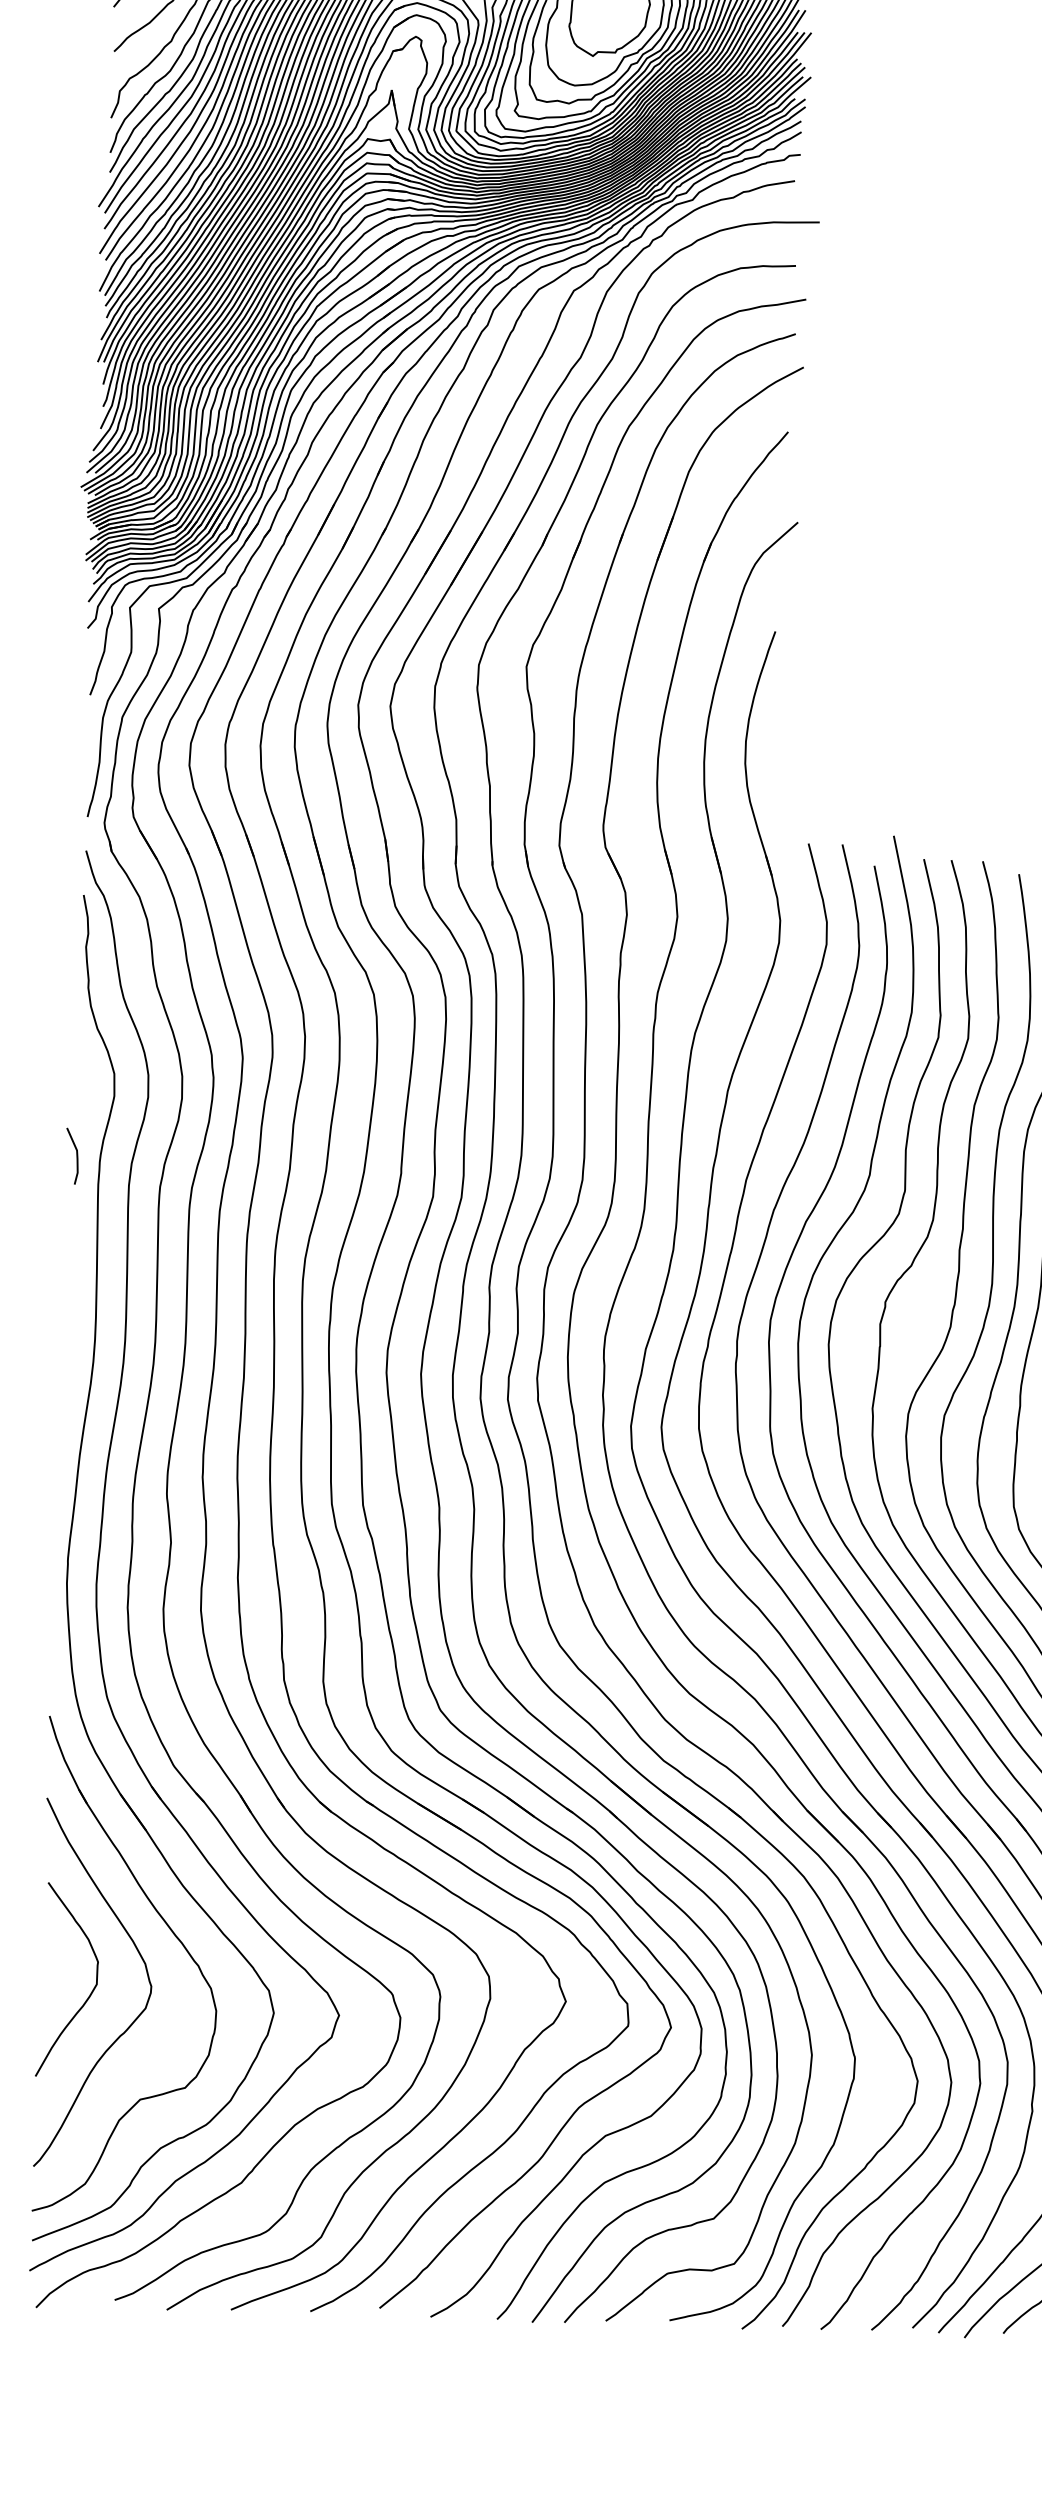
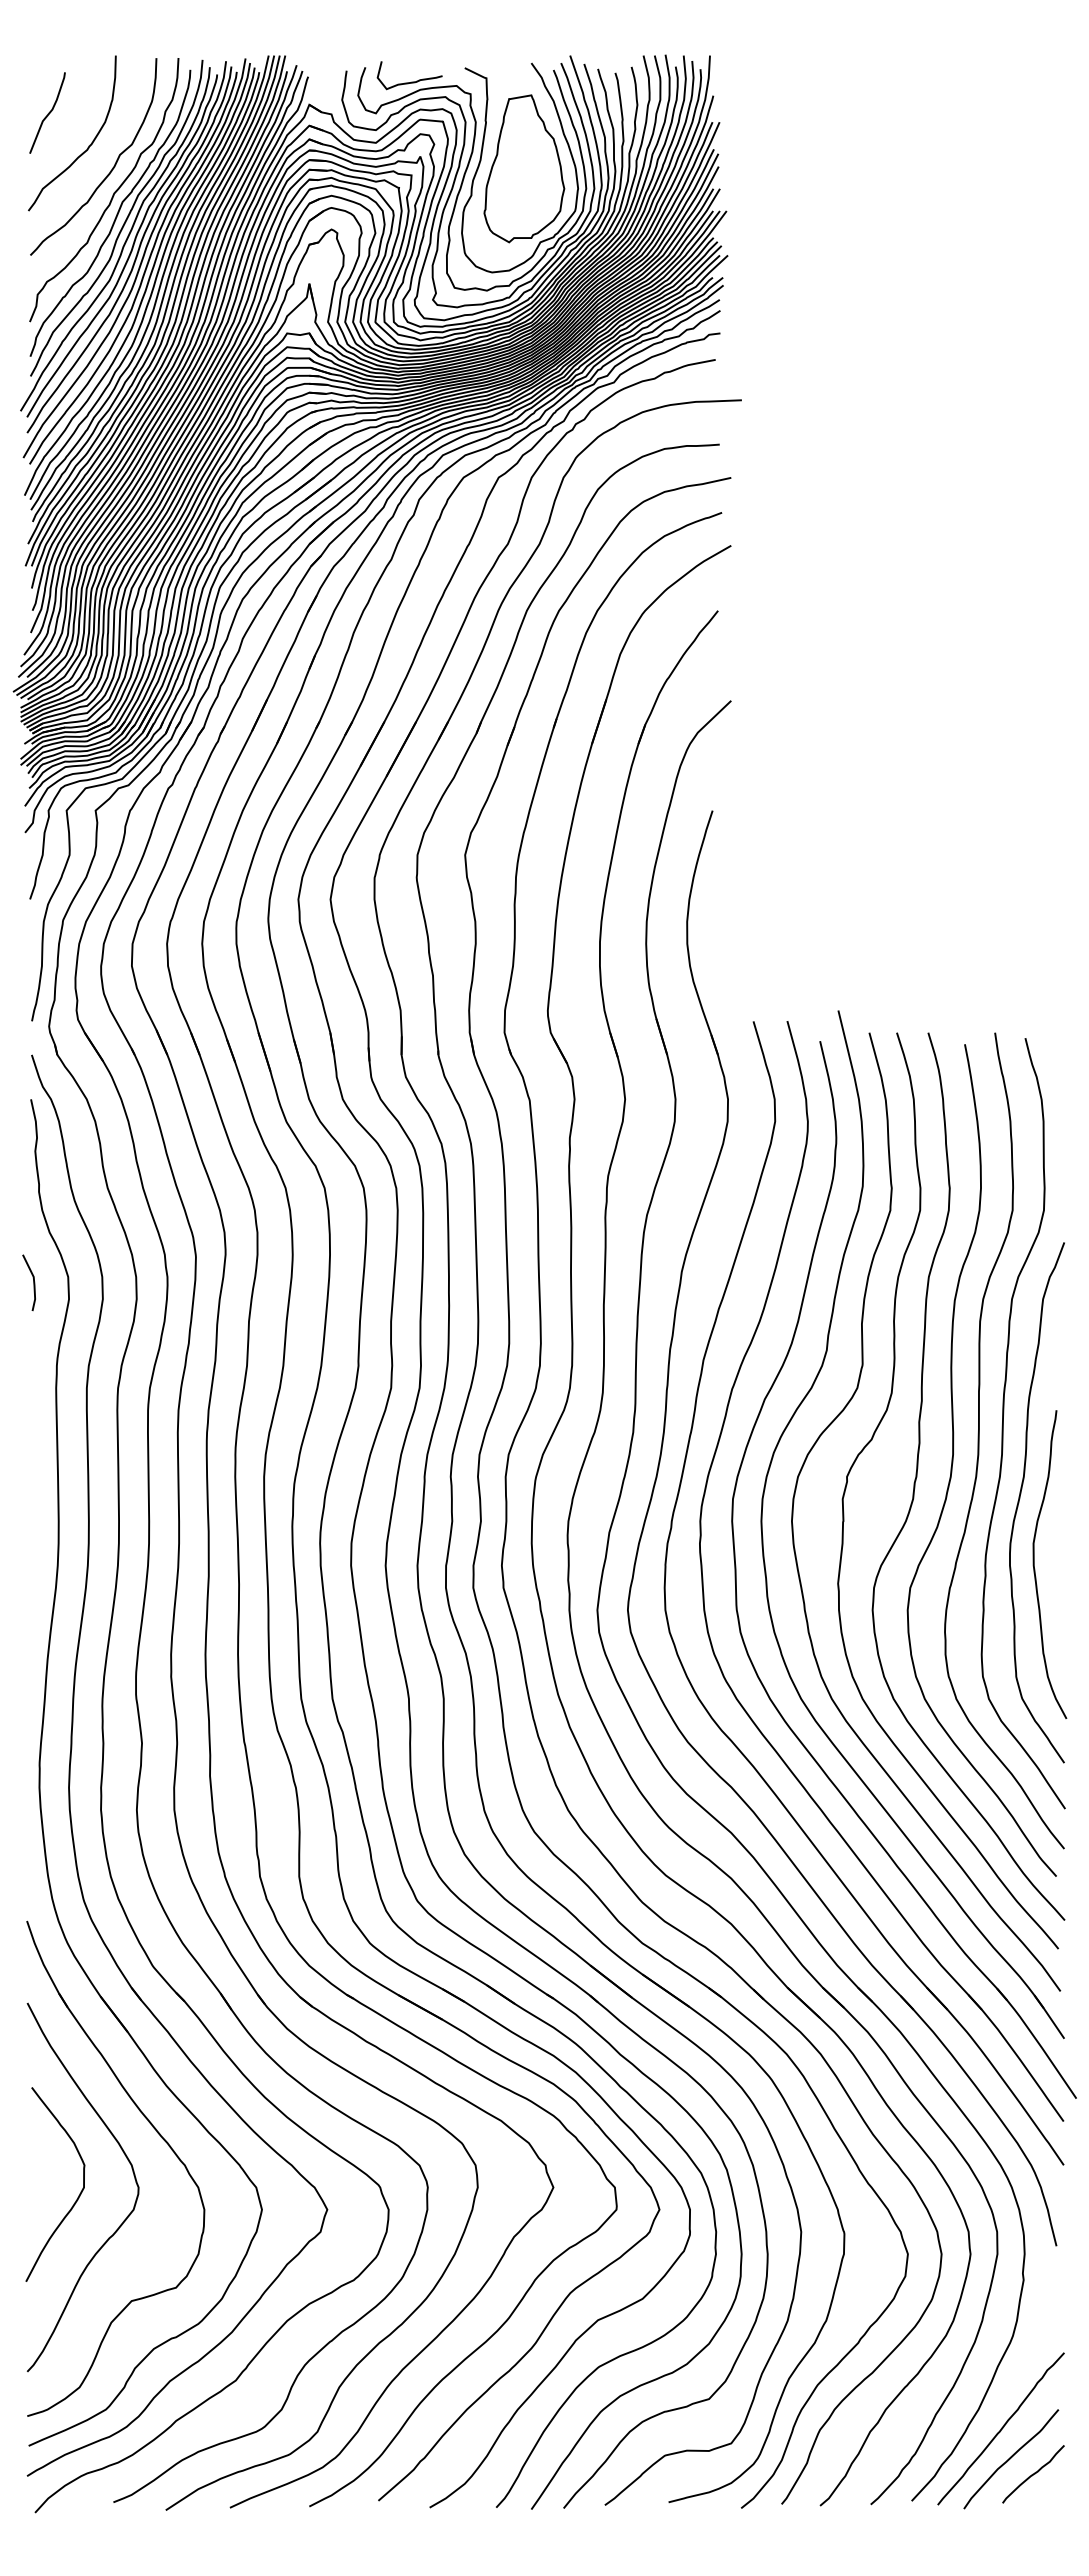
line: (76, 1156) -> (33, 1282), moved

